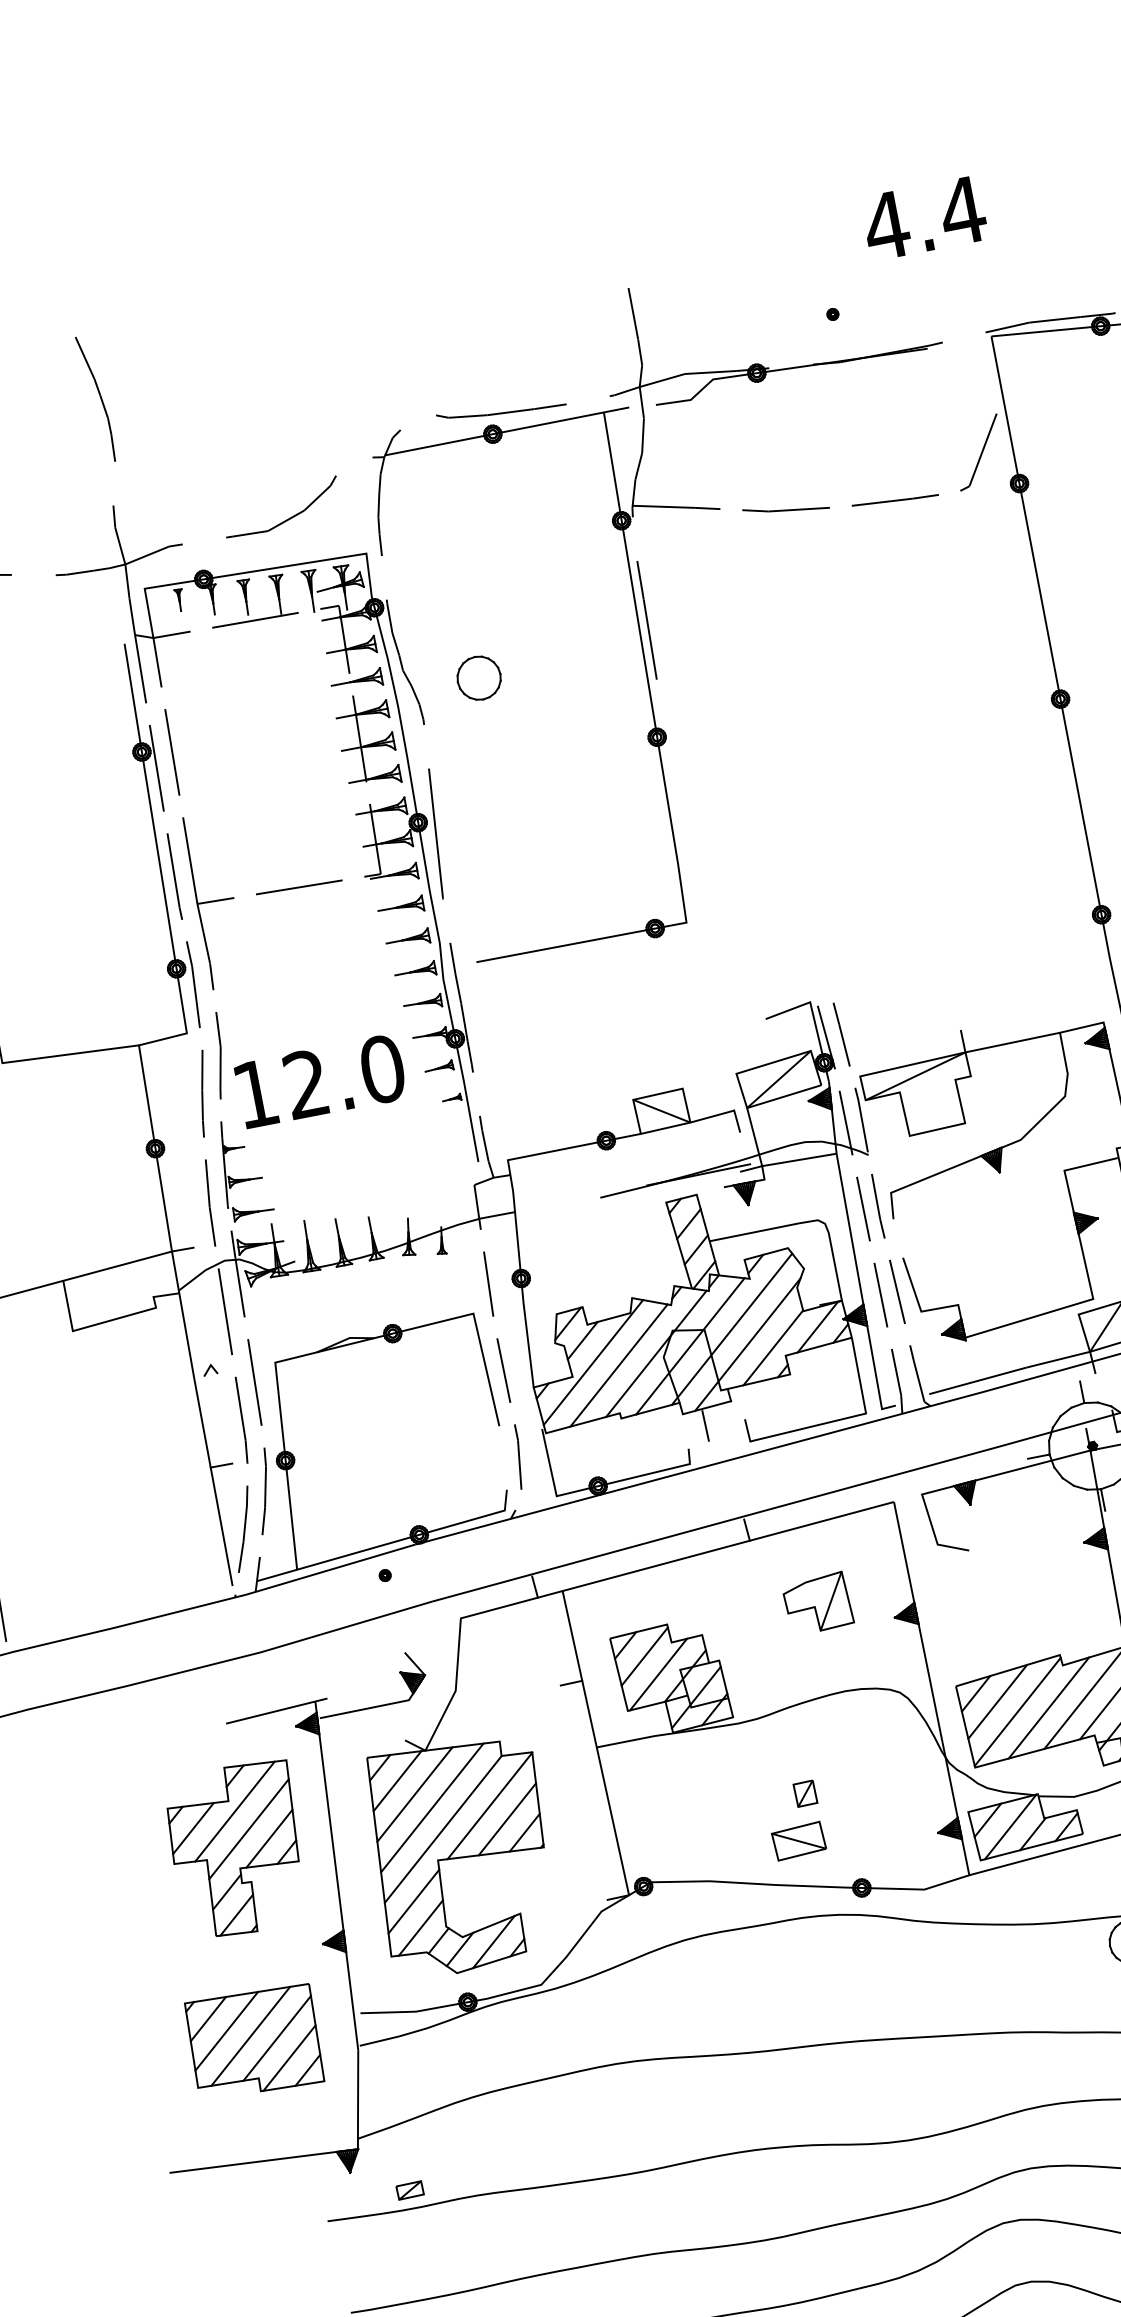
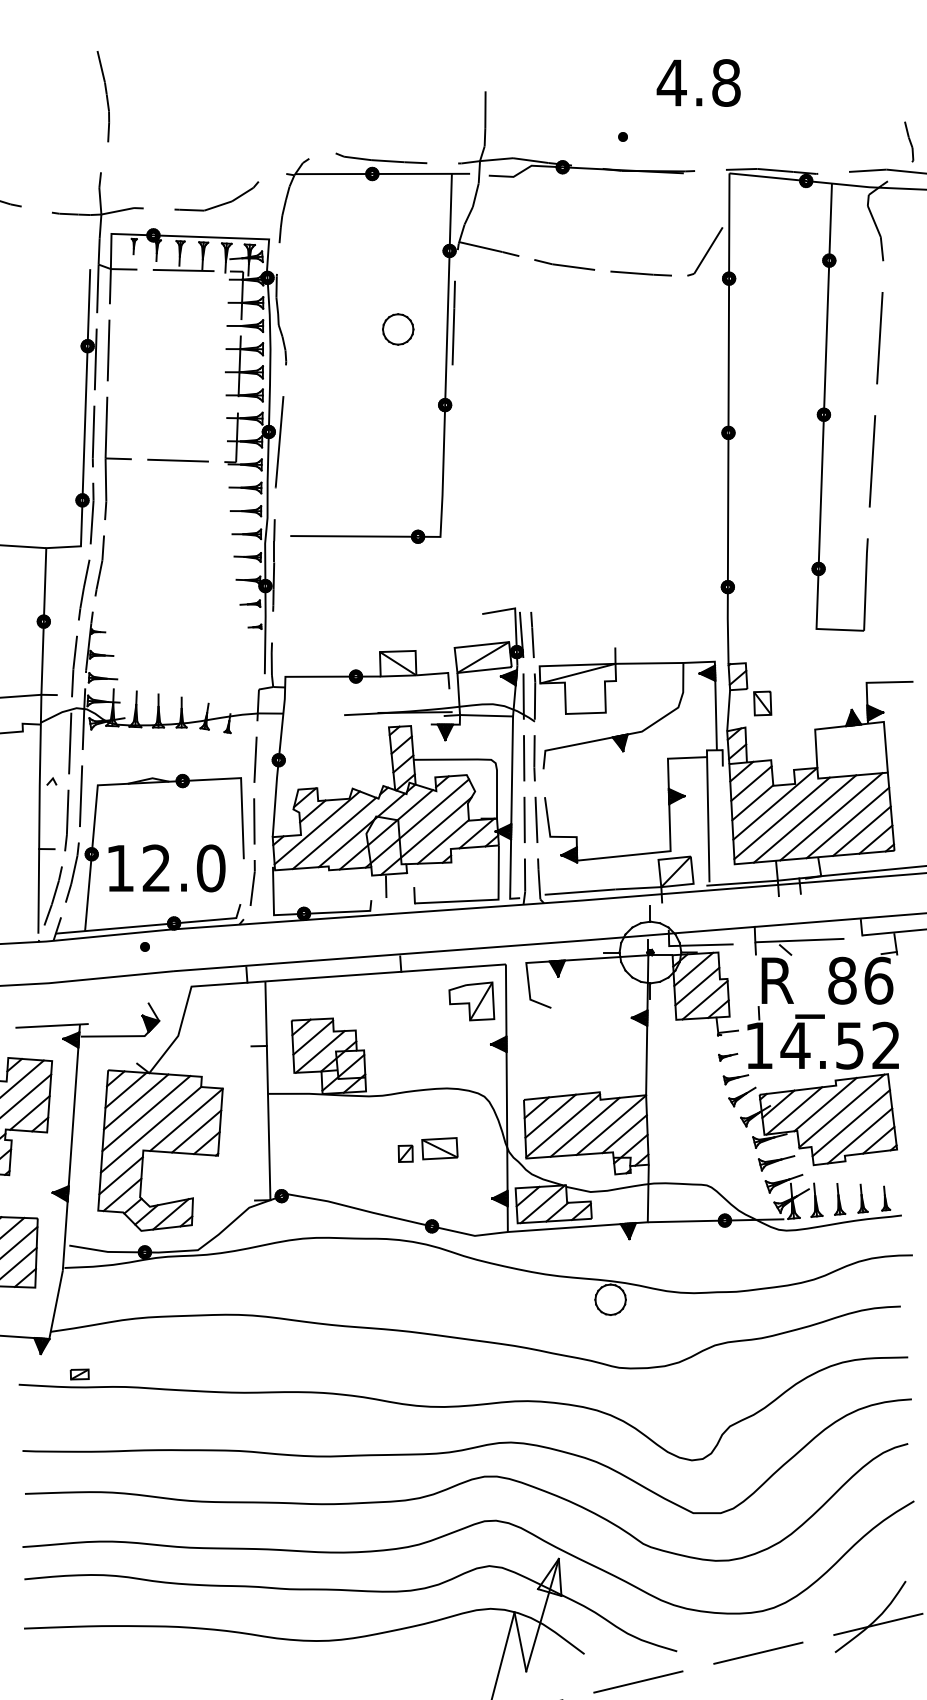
text: (962, 210) -> (726, 82), 4.4 -> 4.8
part: (479, 678) -> (398, 329), moved
text: (320, 1081) -> (166, 868), moved
part: (817, 1603) -> (471, 1001), moved
part: (798, 1841) -> (439, 1148), moved

